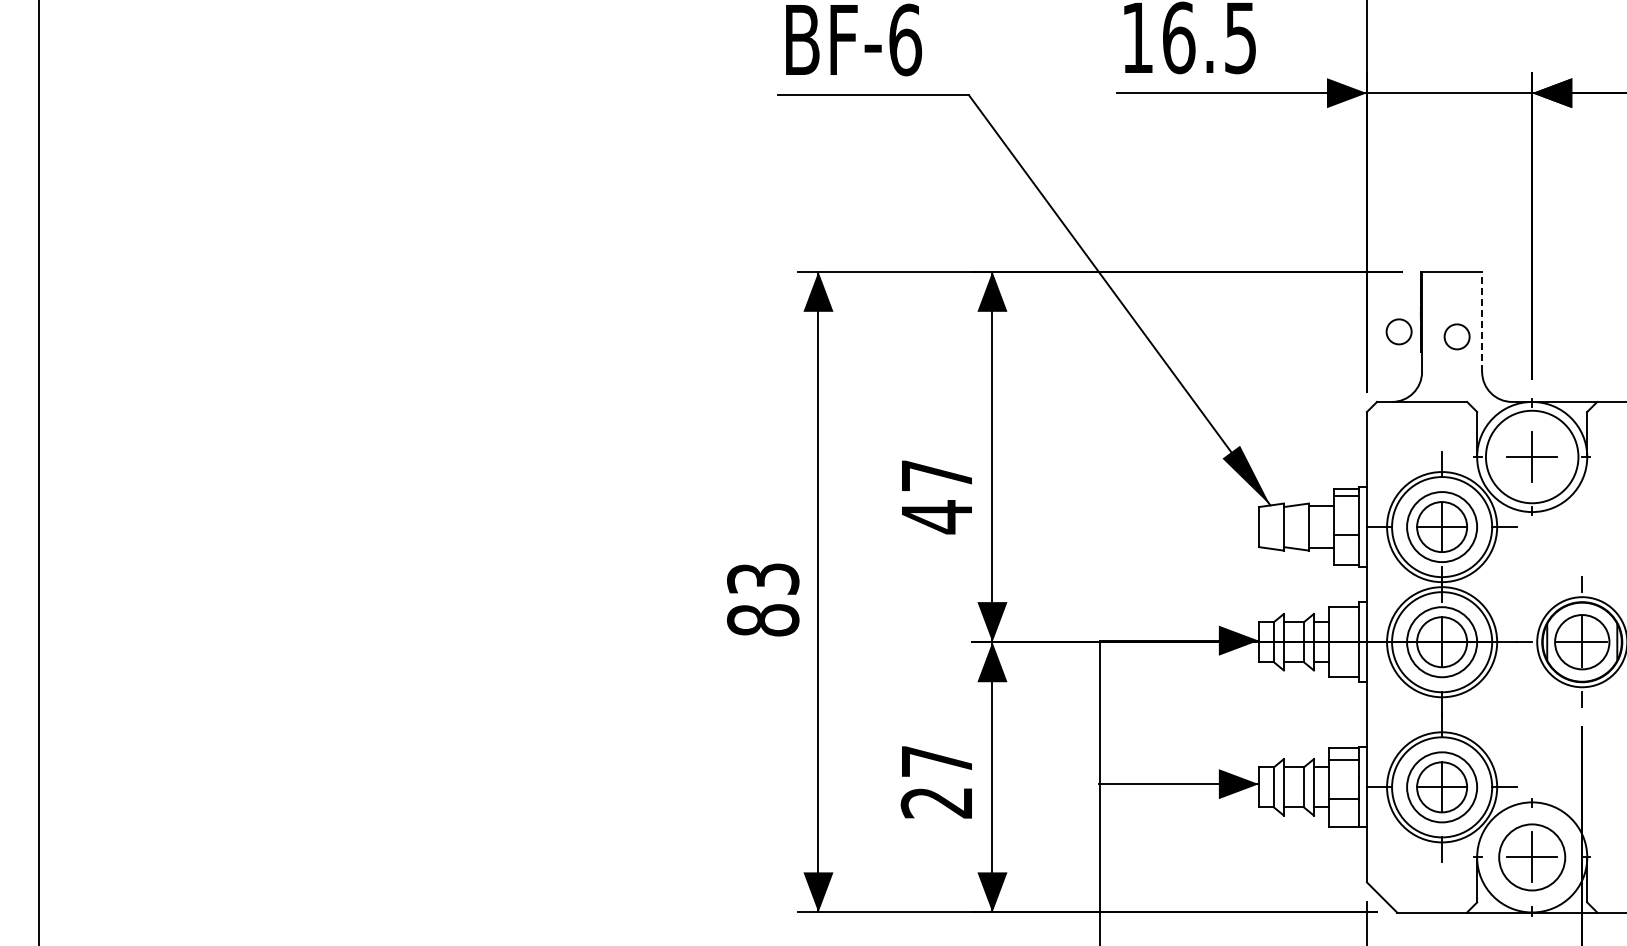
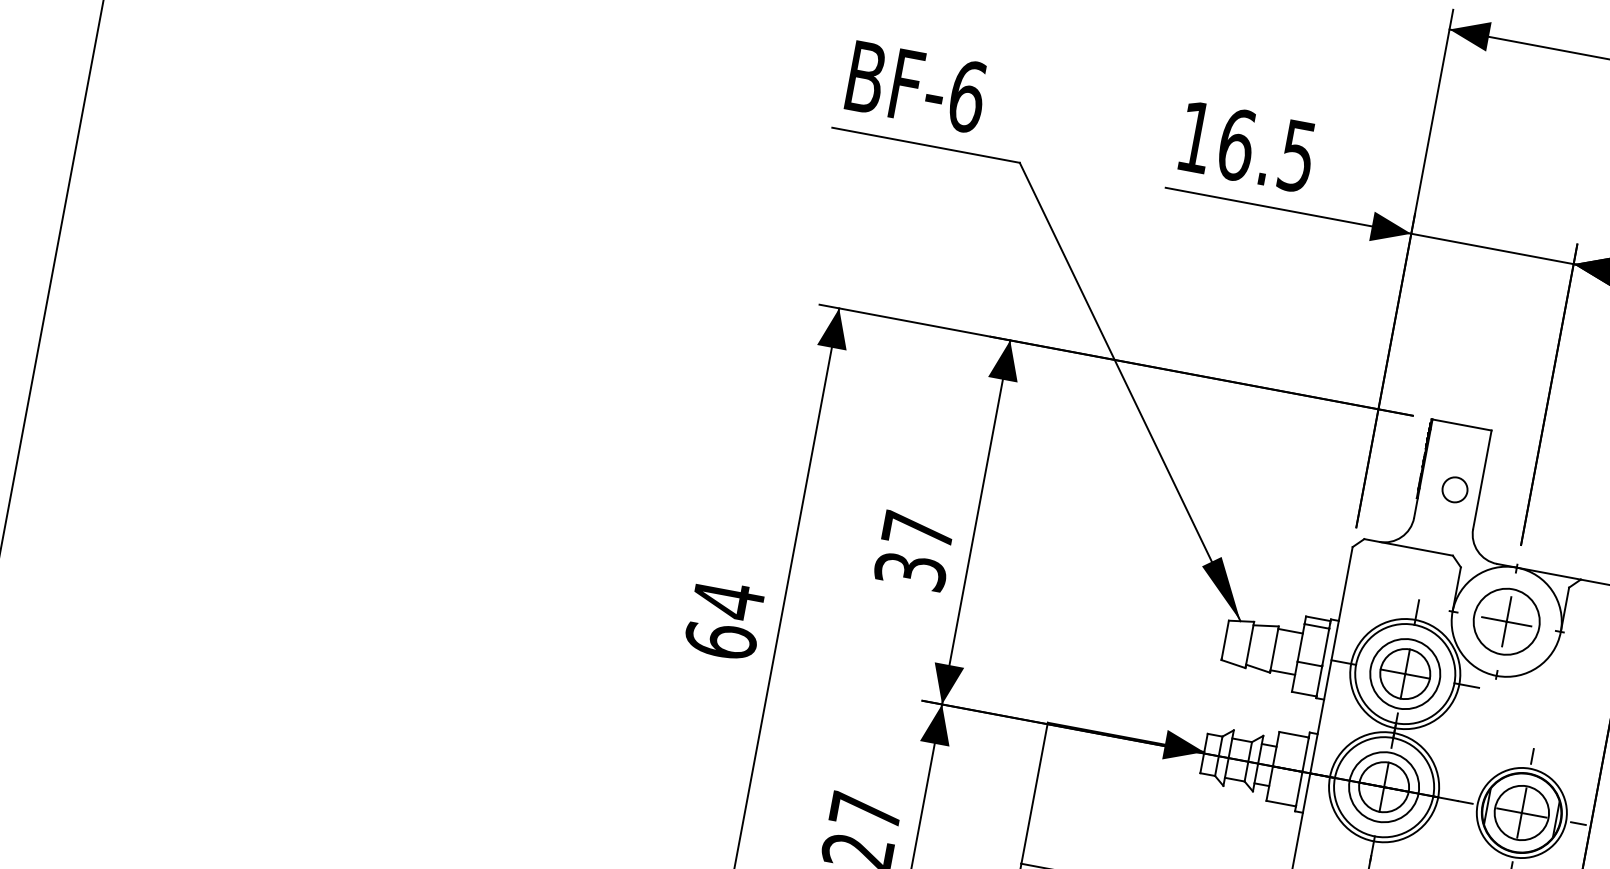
line: (1482, 321) -> (1482, 479), dashed -> solid
circle: (1398, 331) -> (1398, 473), removed
circle: (1532, 456) -> (1507, 621), size x0.71
text: (936, 517) -> (910, 571), 47 -> 37
text: (763, 599) -> (724, 620), 83 -> 64

